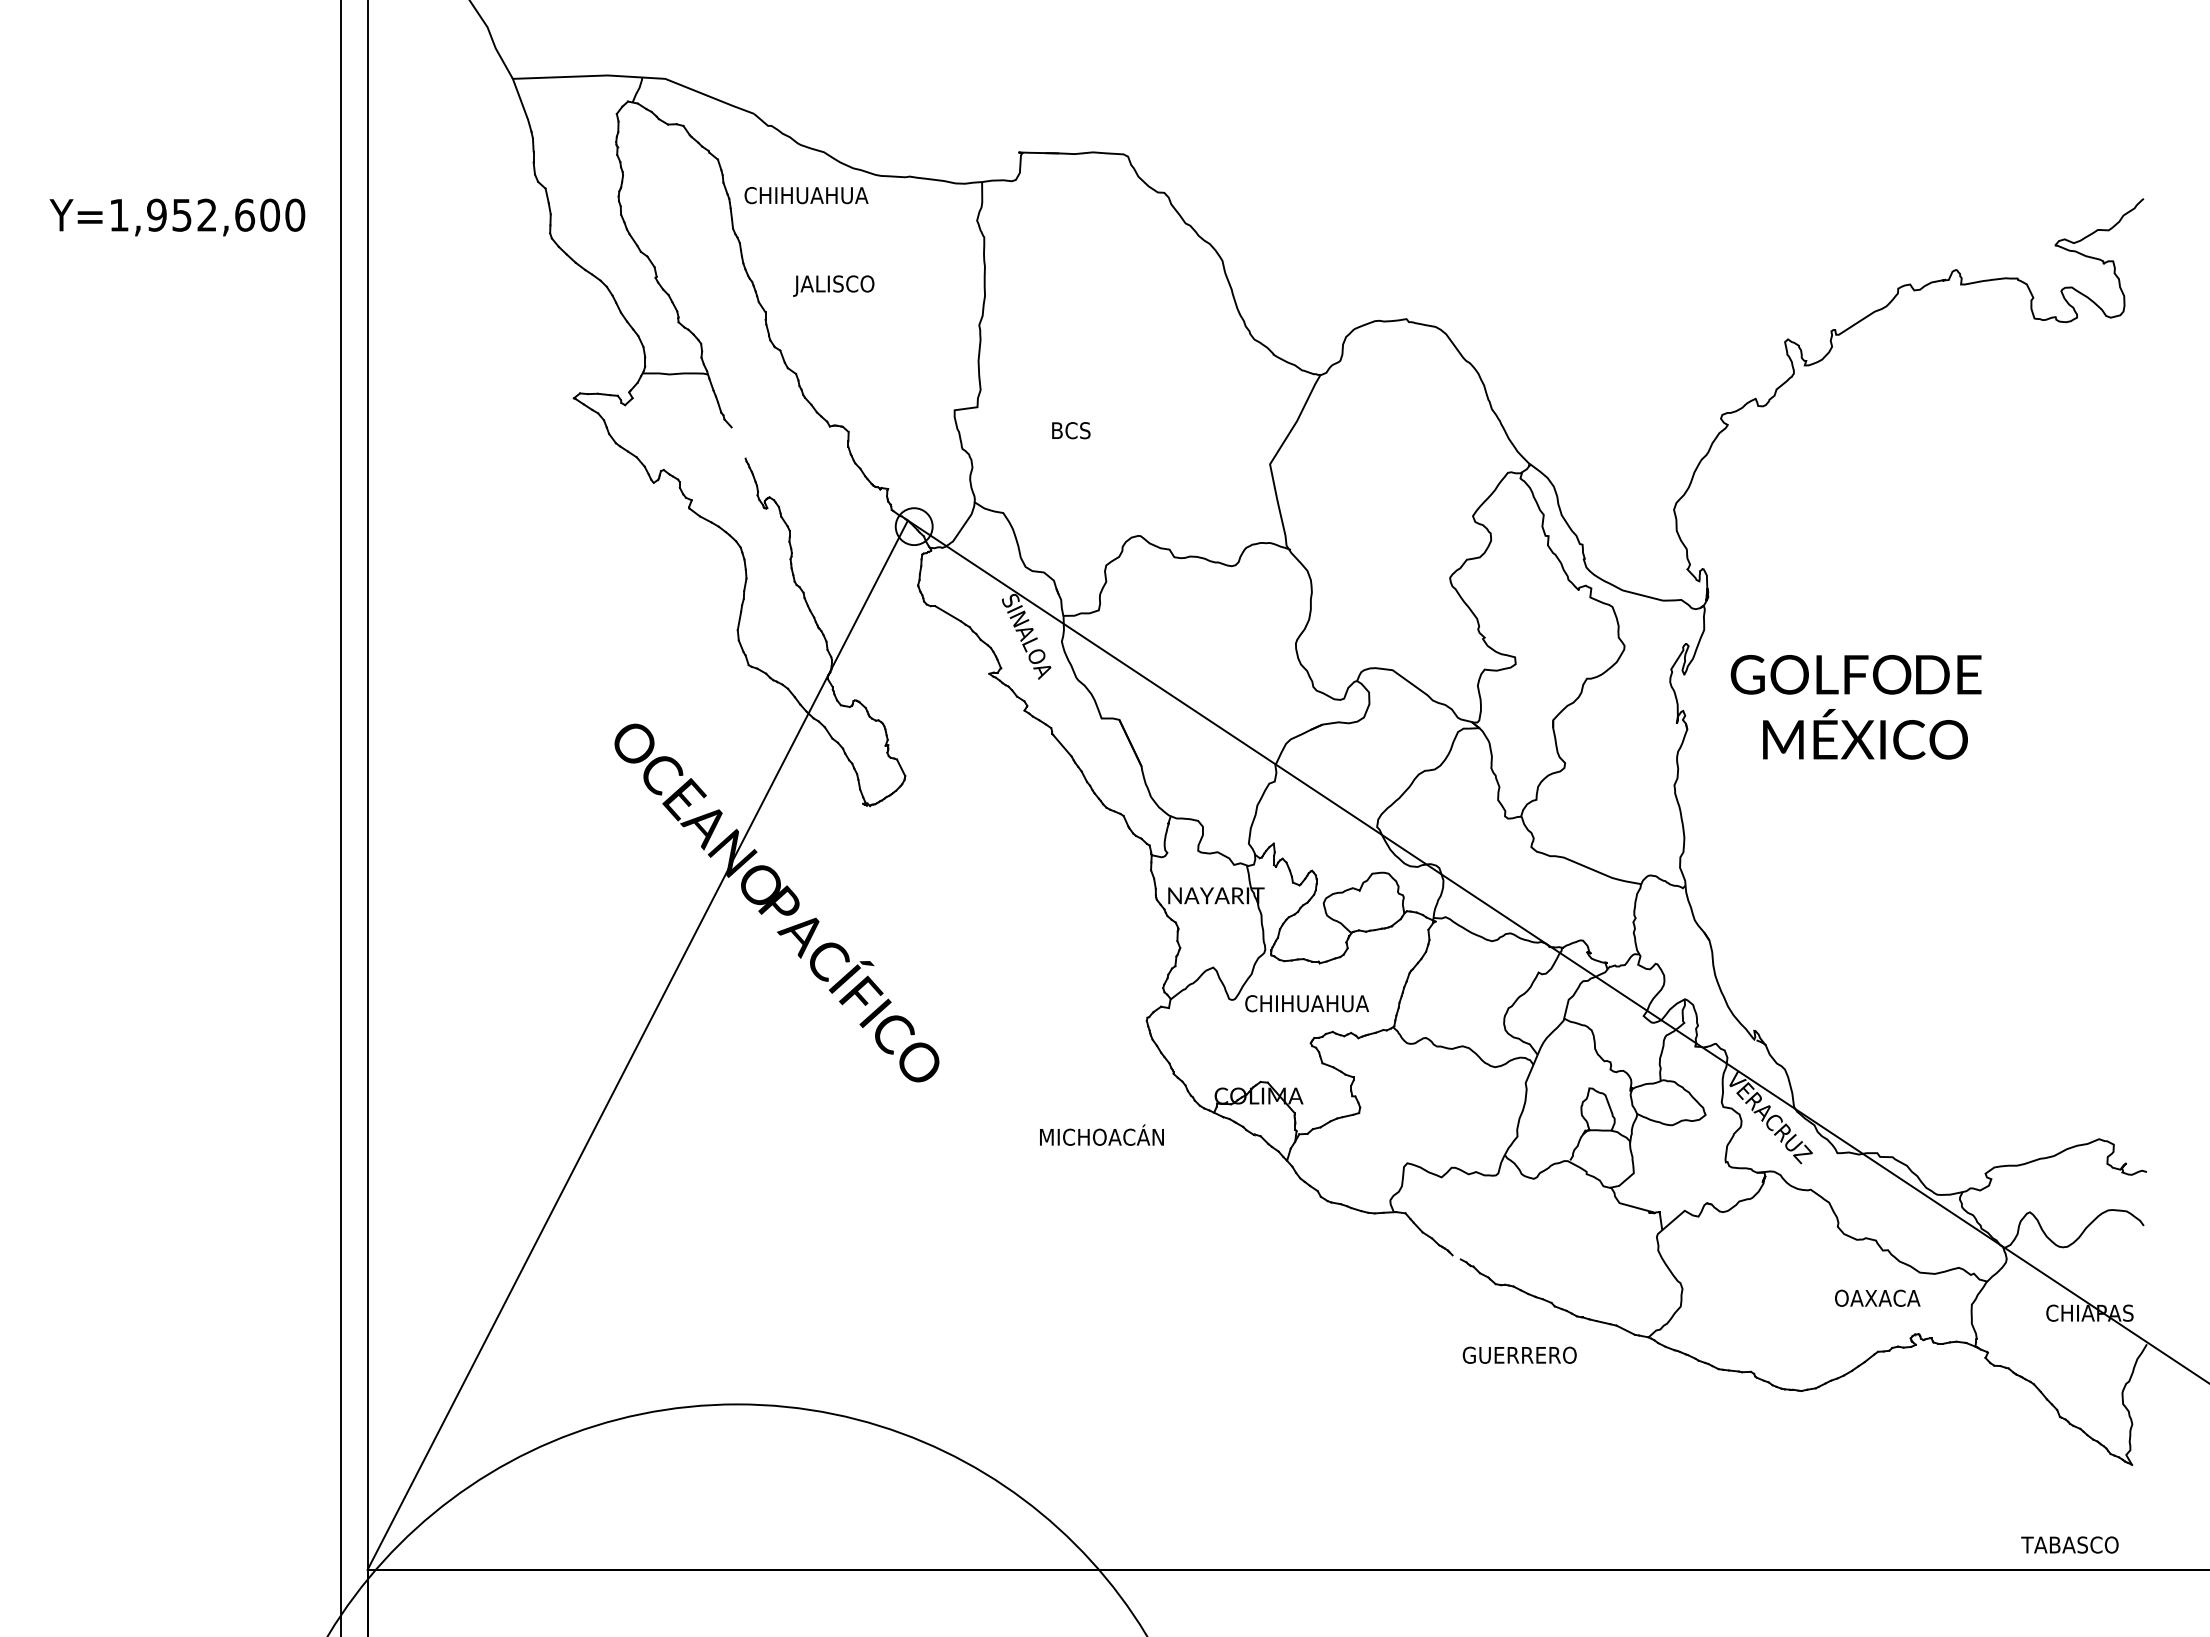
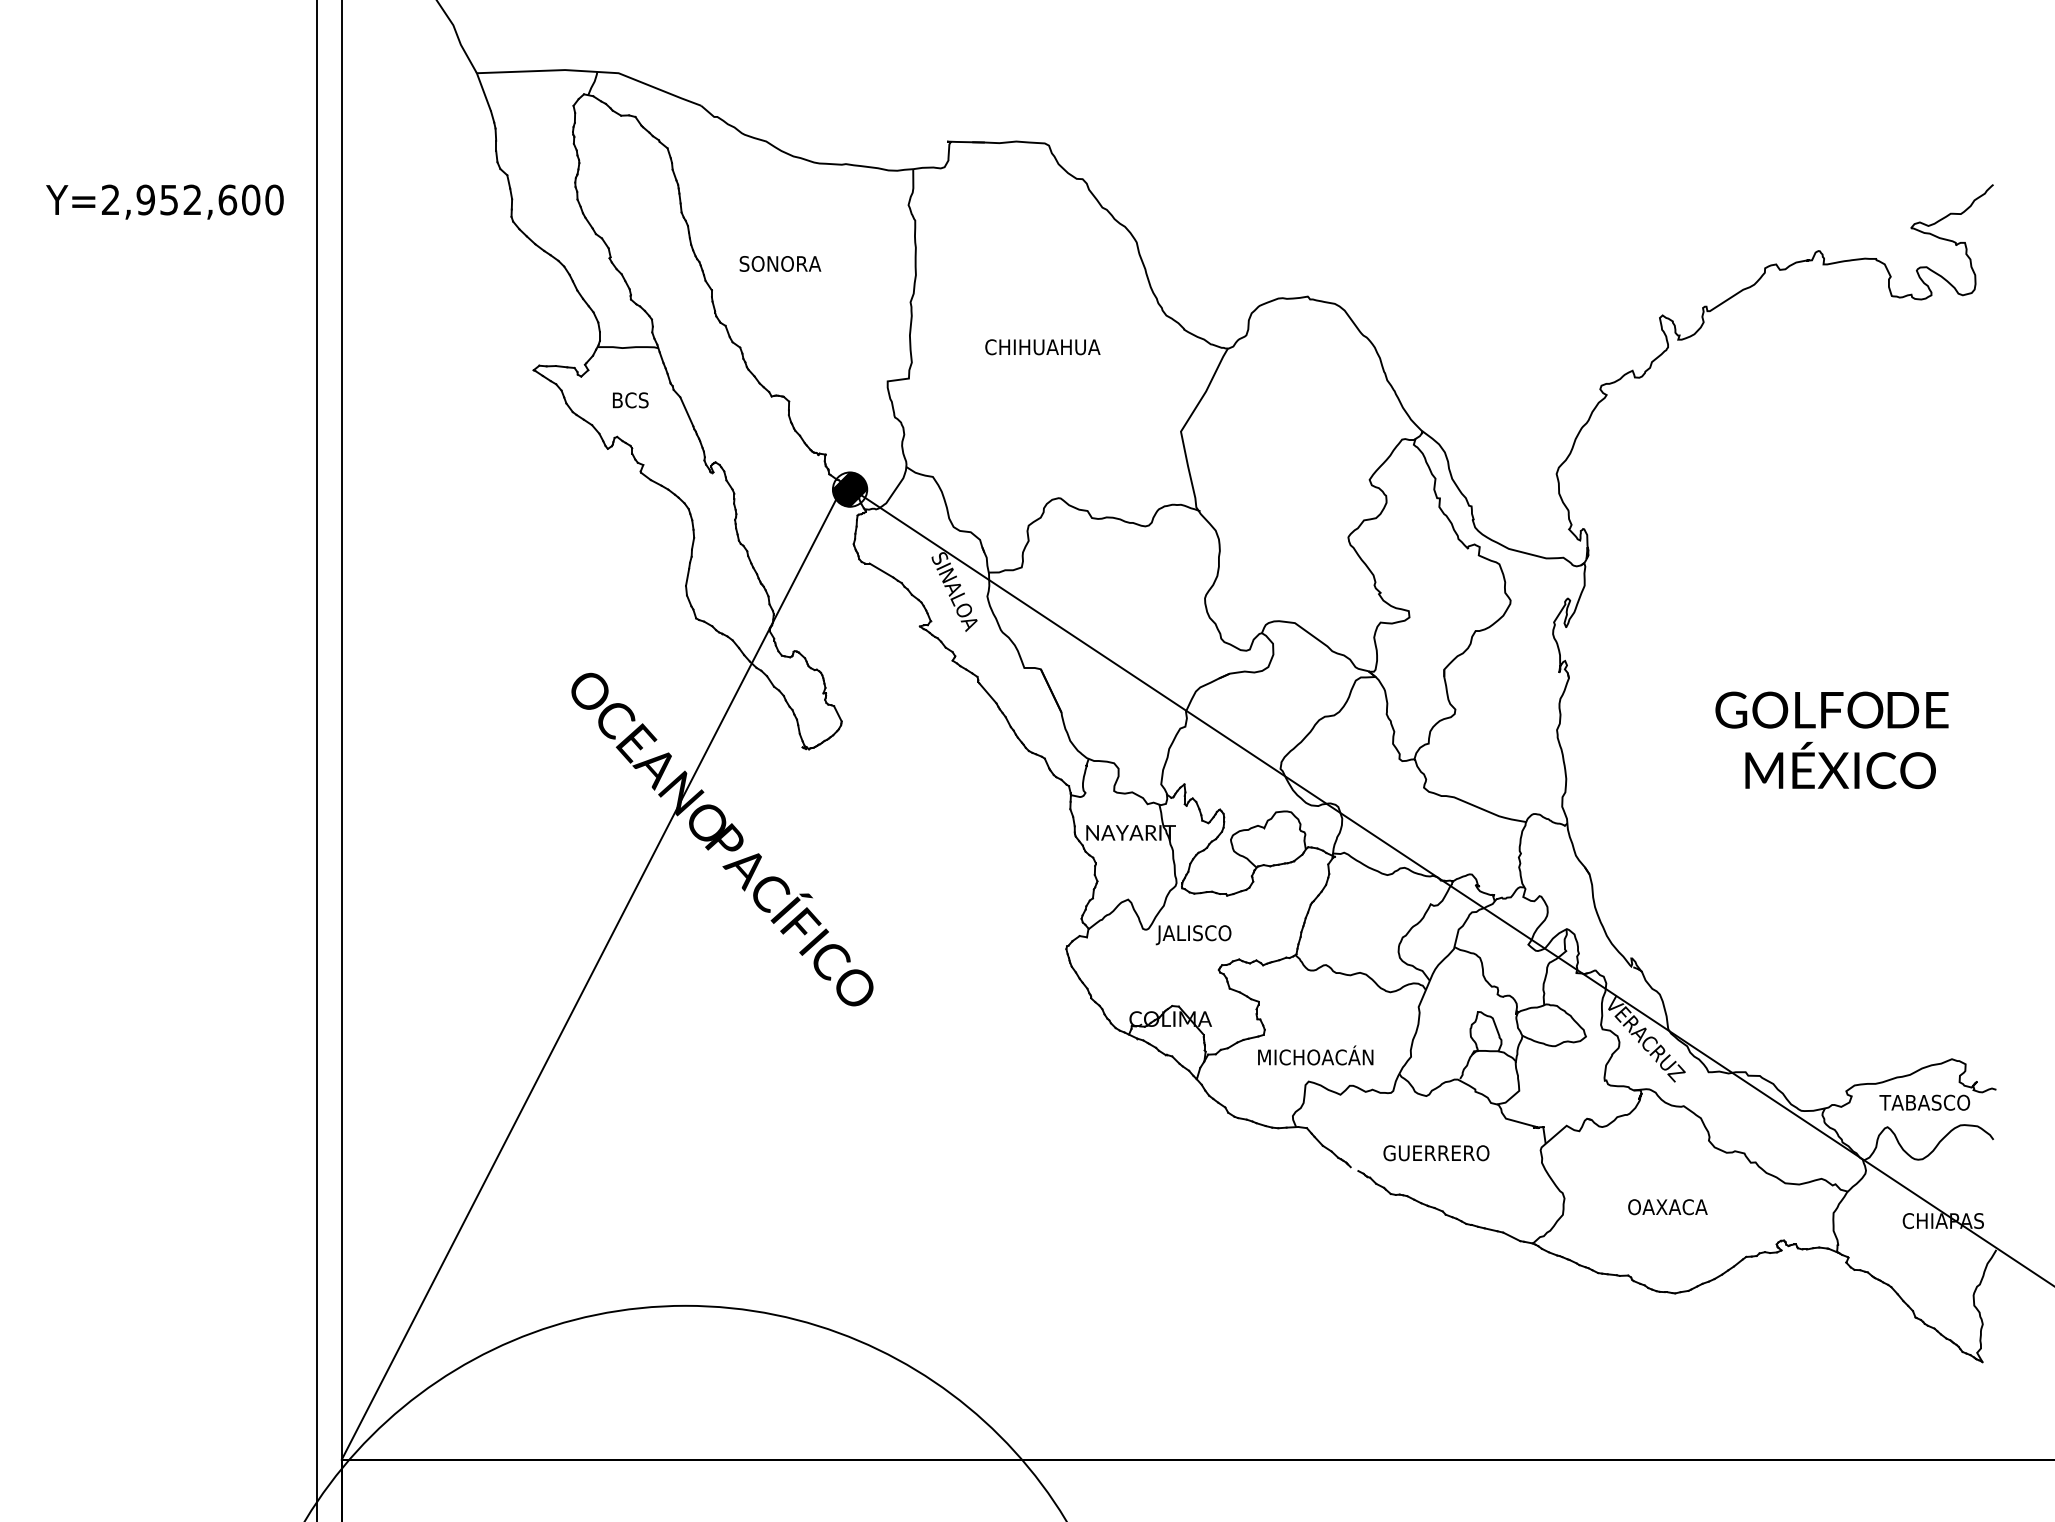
text: (806, 195) -> (1042, 347), moved
text: (118, 214) -> (110, 199), Y=1,952,600 -> Y=2,952,600
text: (838, 285) -> (779, 265), JALISCO -> SONORA
text: (1071, 430) -> (630, 400), moved
line: (738, 442) -> (686, 411), added
hatch: (913, 526) -> (849, 489), added
text: (1855, 707) -> (1831, 740), moved
text: (1306, 1005) -> (1214, 934), CHIHUAHUA -> JALISCO
text: (1101, 1134) -> (1315, 1054), moved
text: (1877, 1297) -> (1667, 1206), moved
text: (1519, 1354) -> (1436, 1152), moved
text: (2069, 1544) -> (1924, 1102), moved

